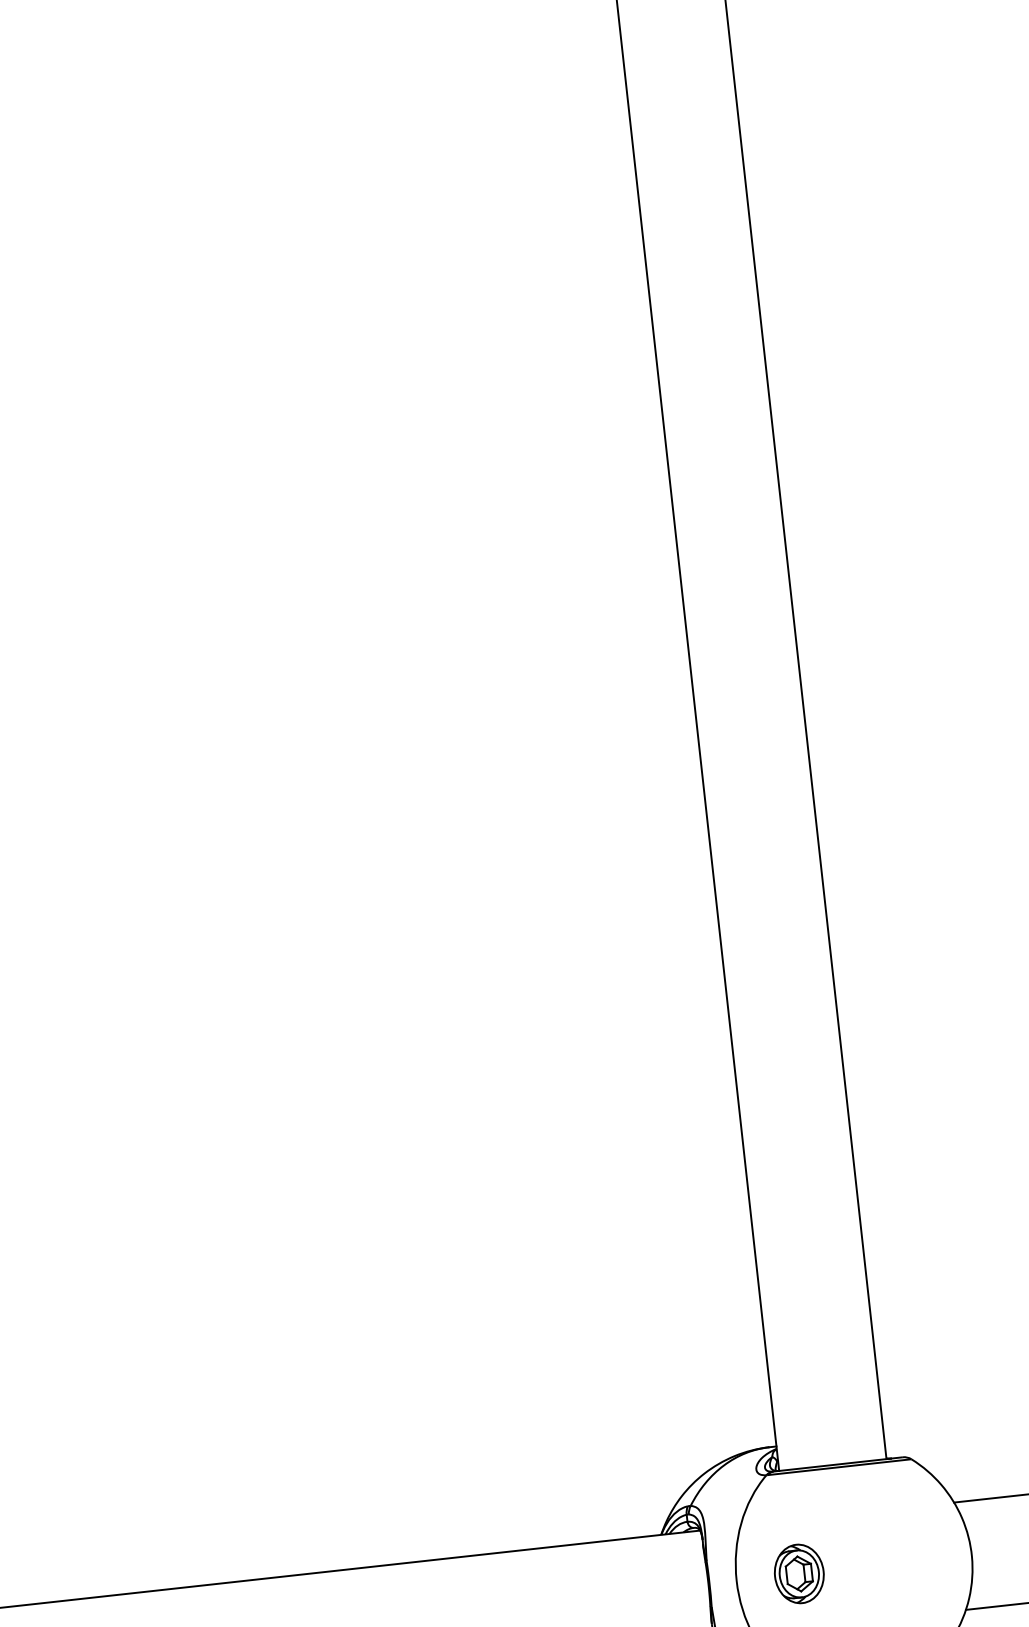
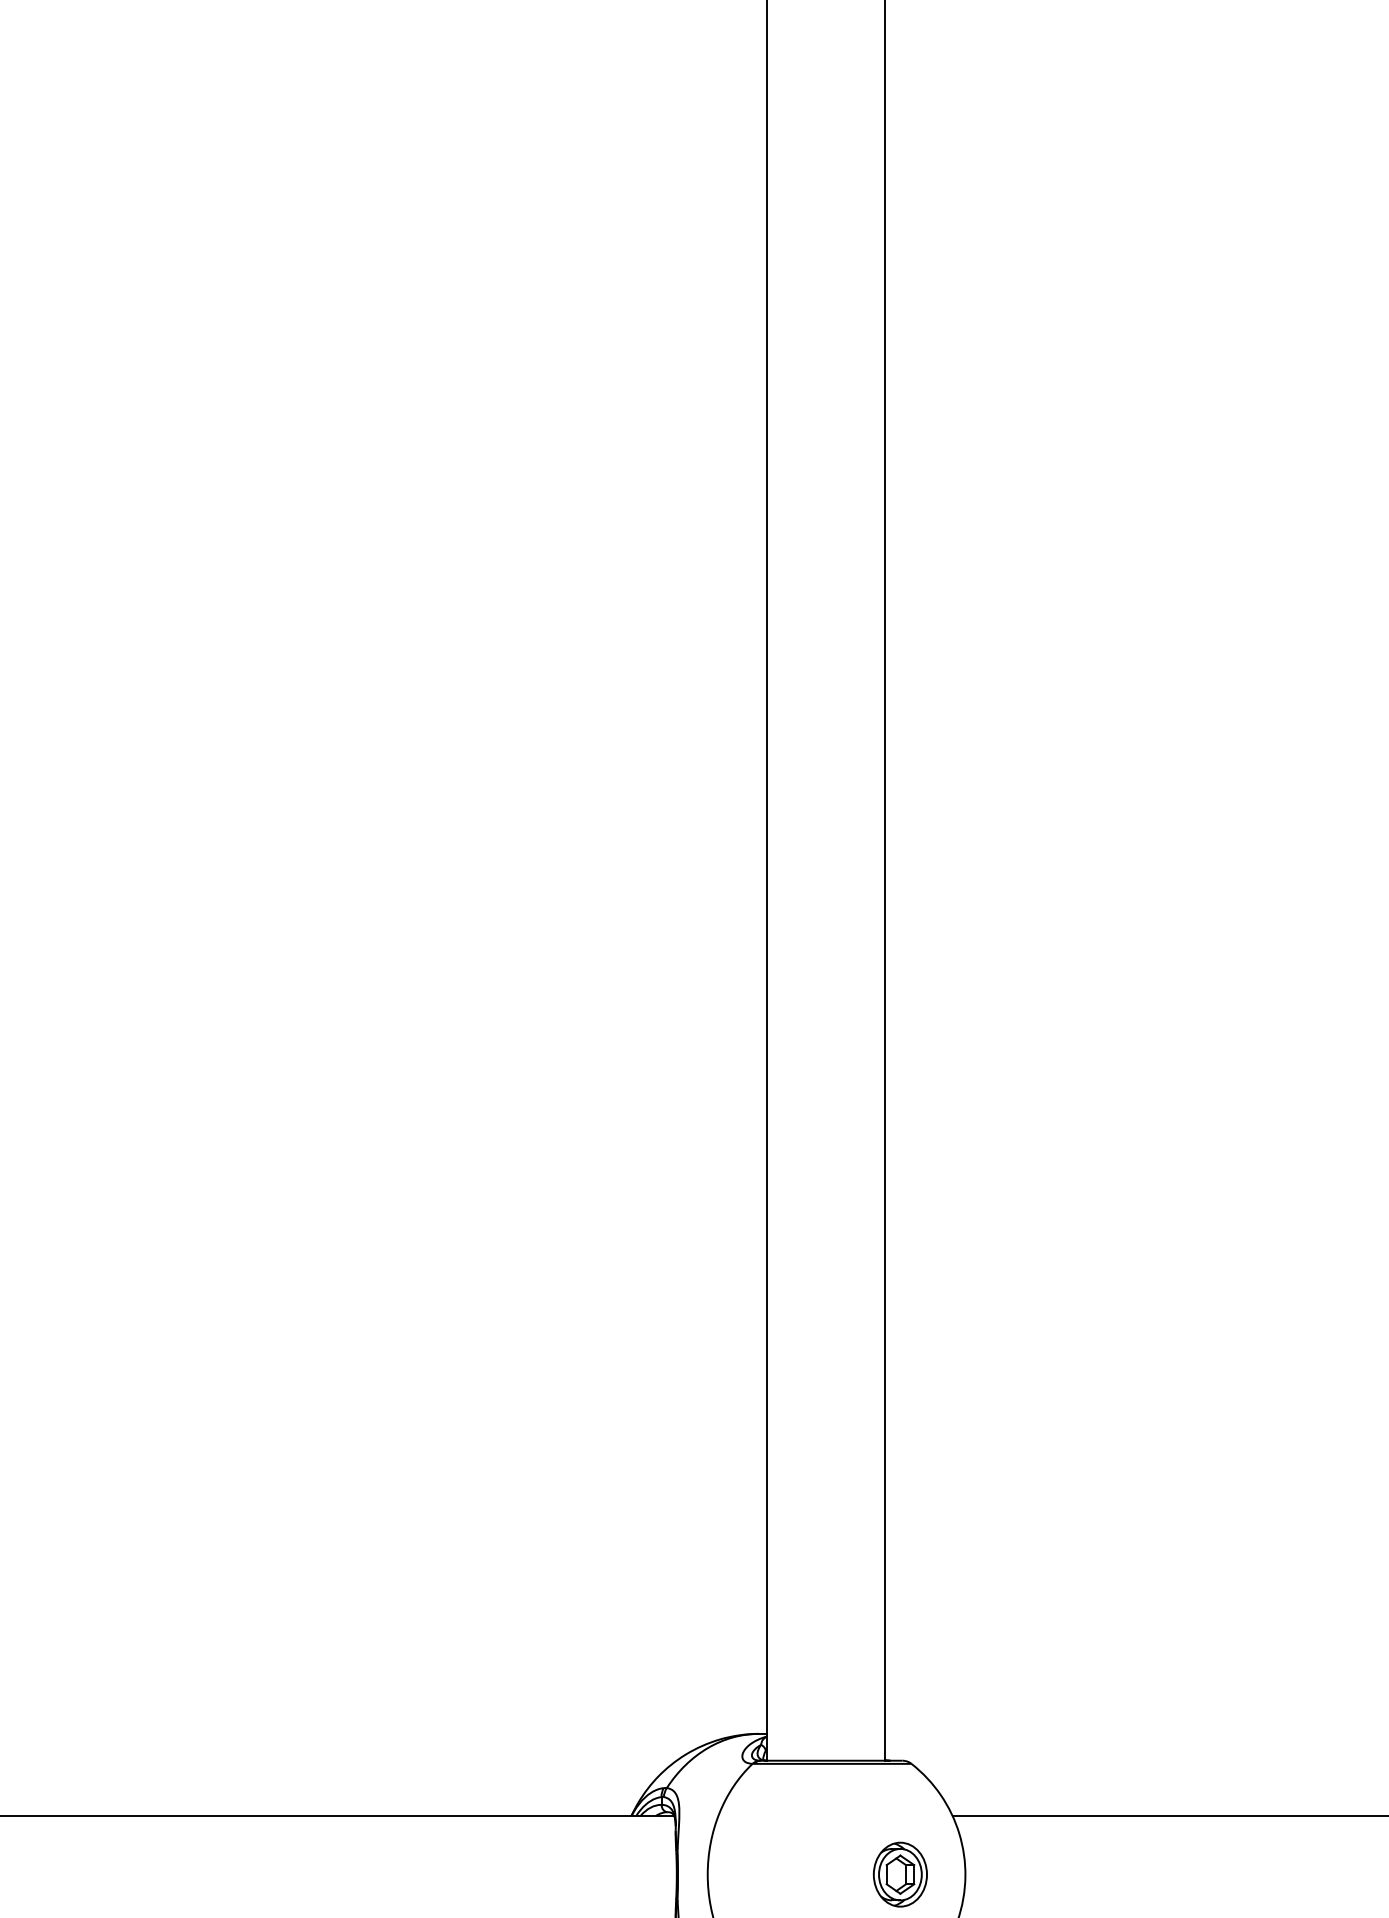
part: (798, 1573) -> (899, 1874), moved

